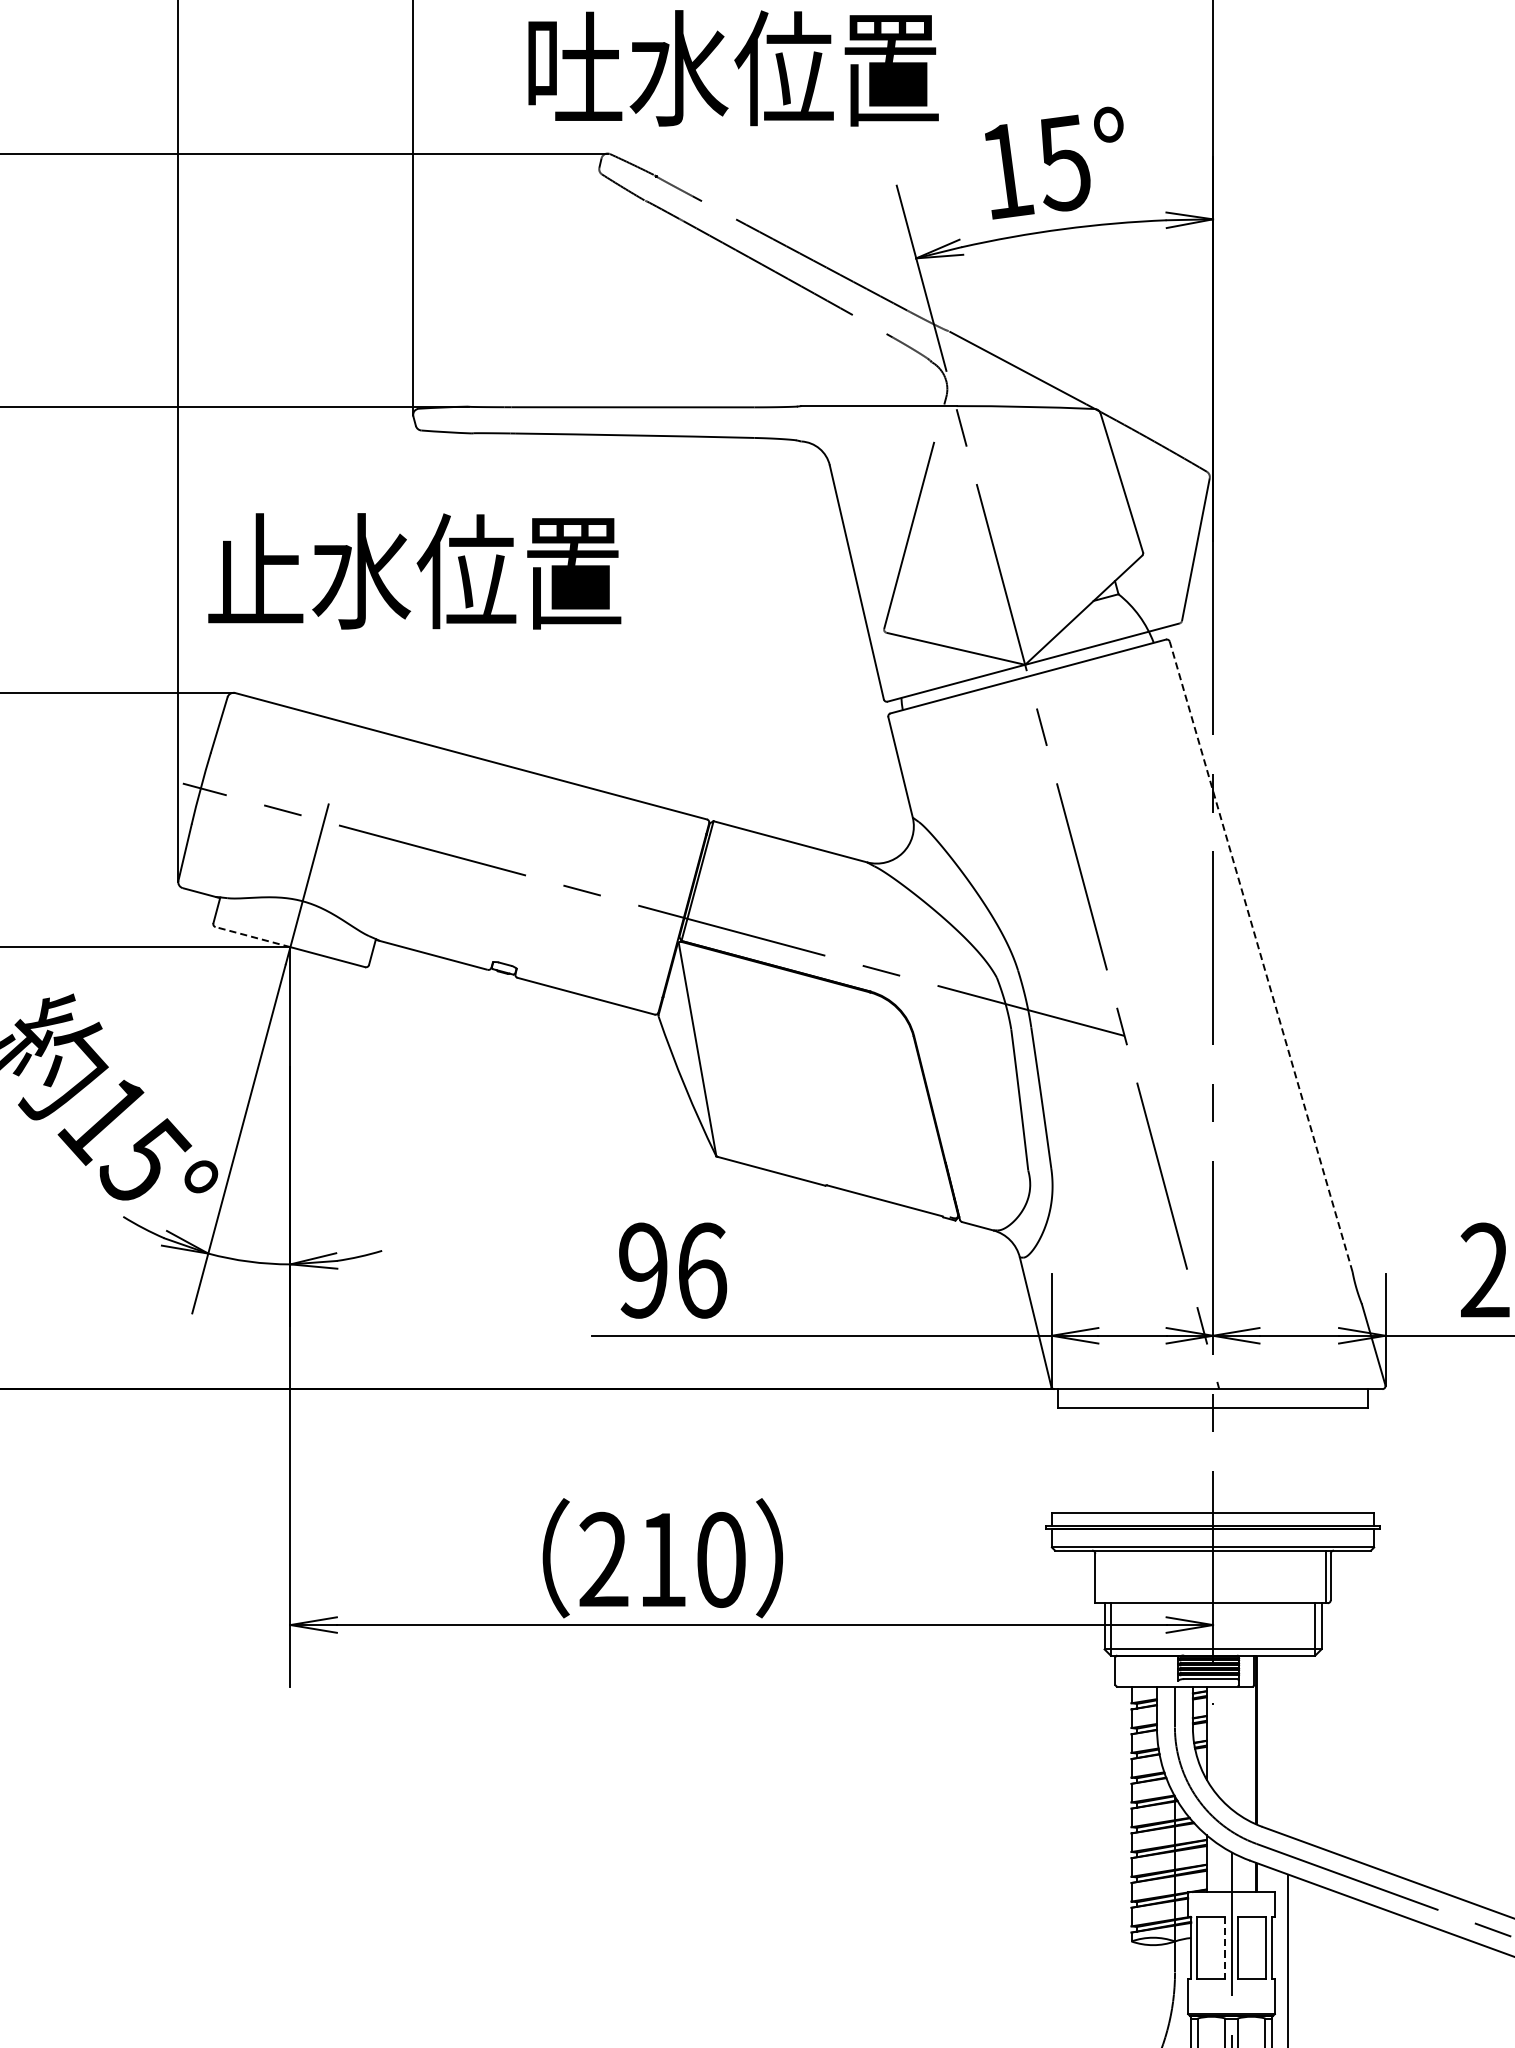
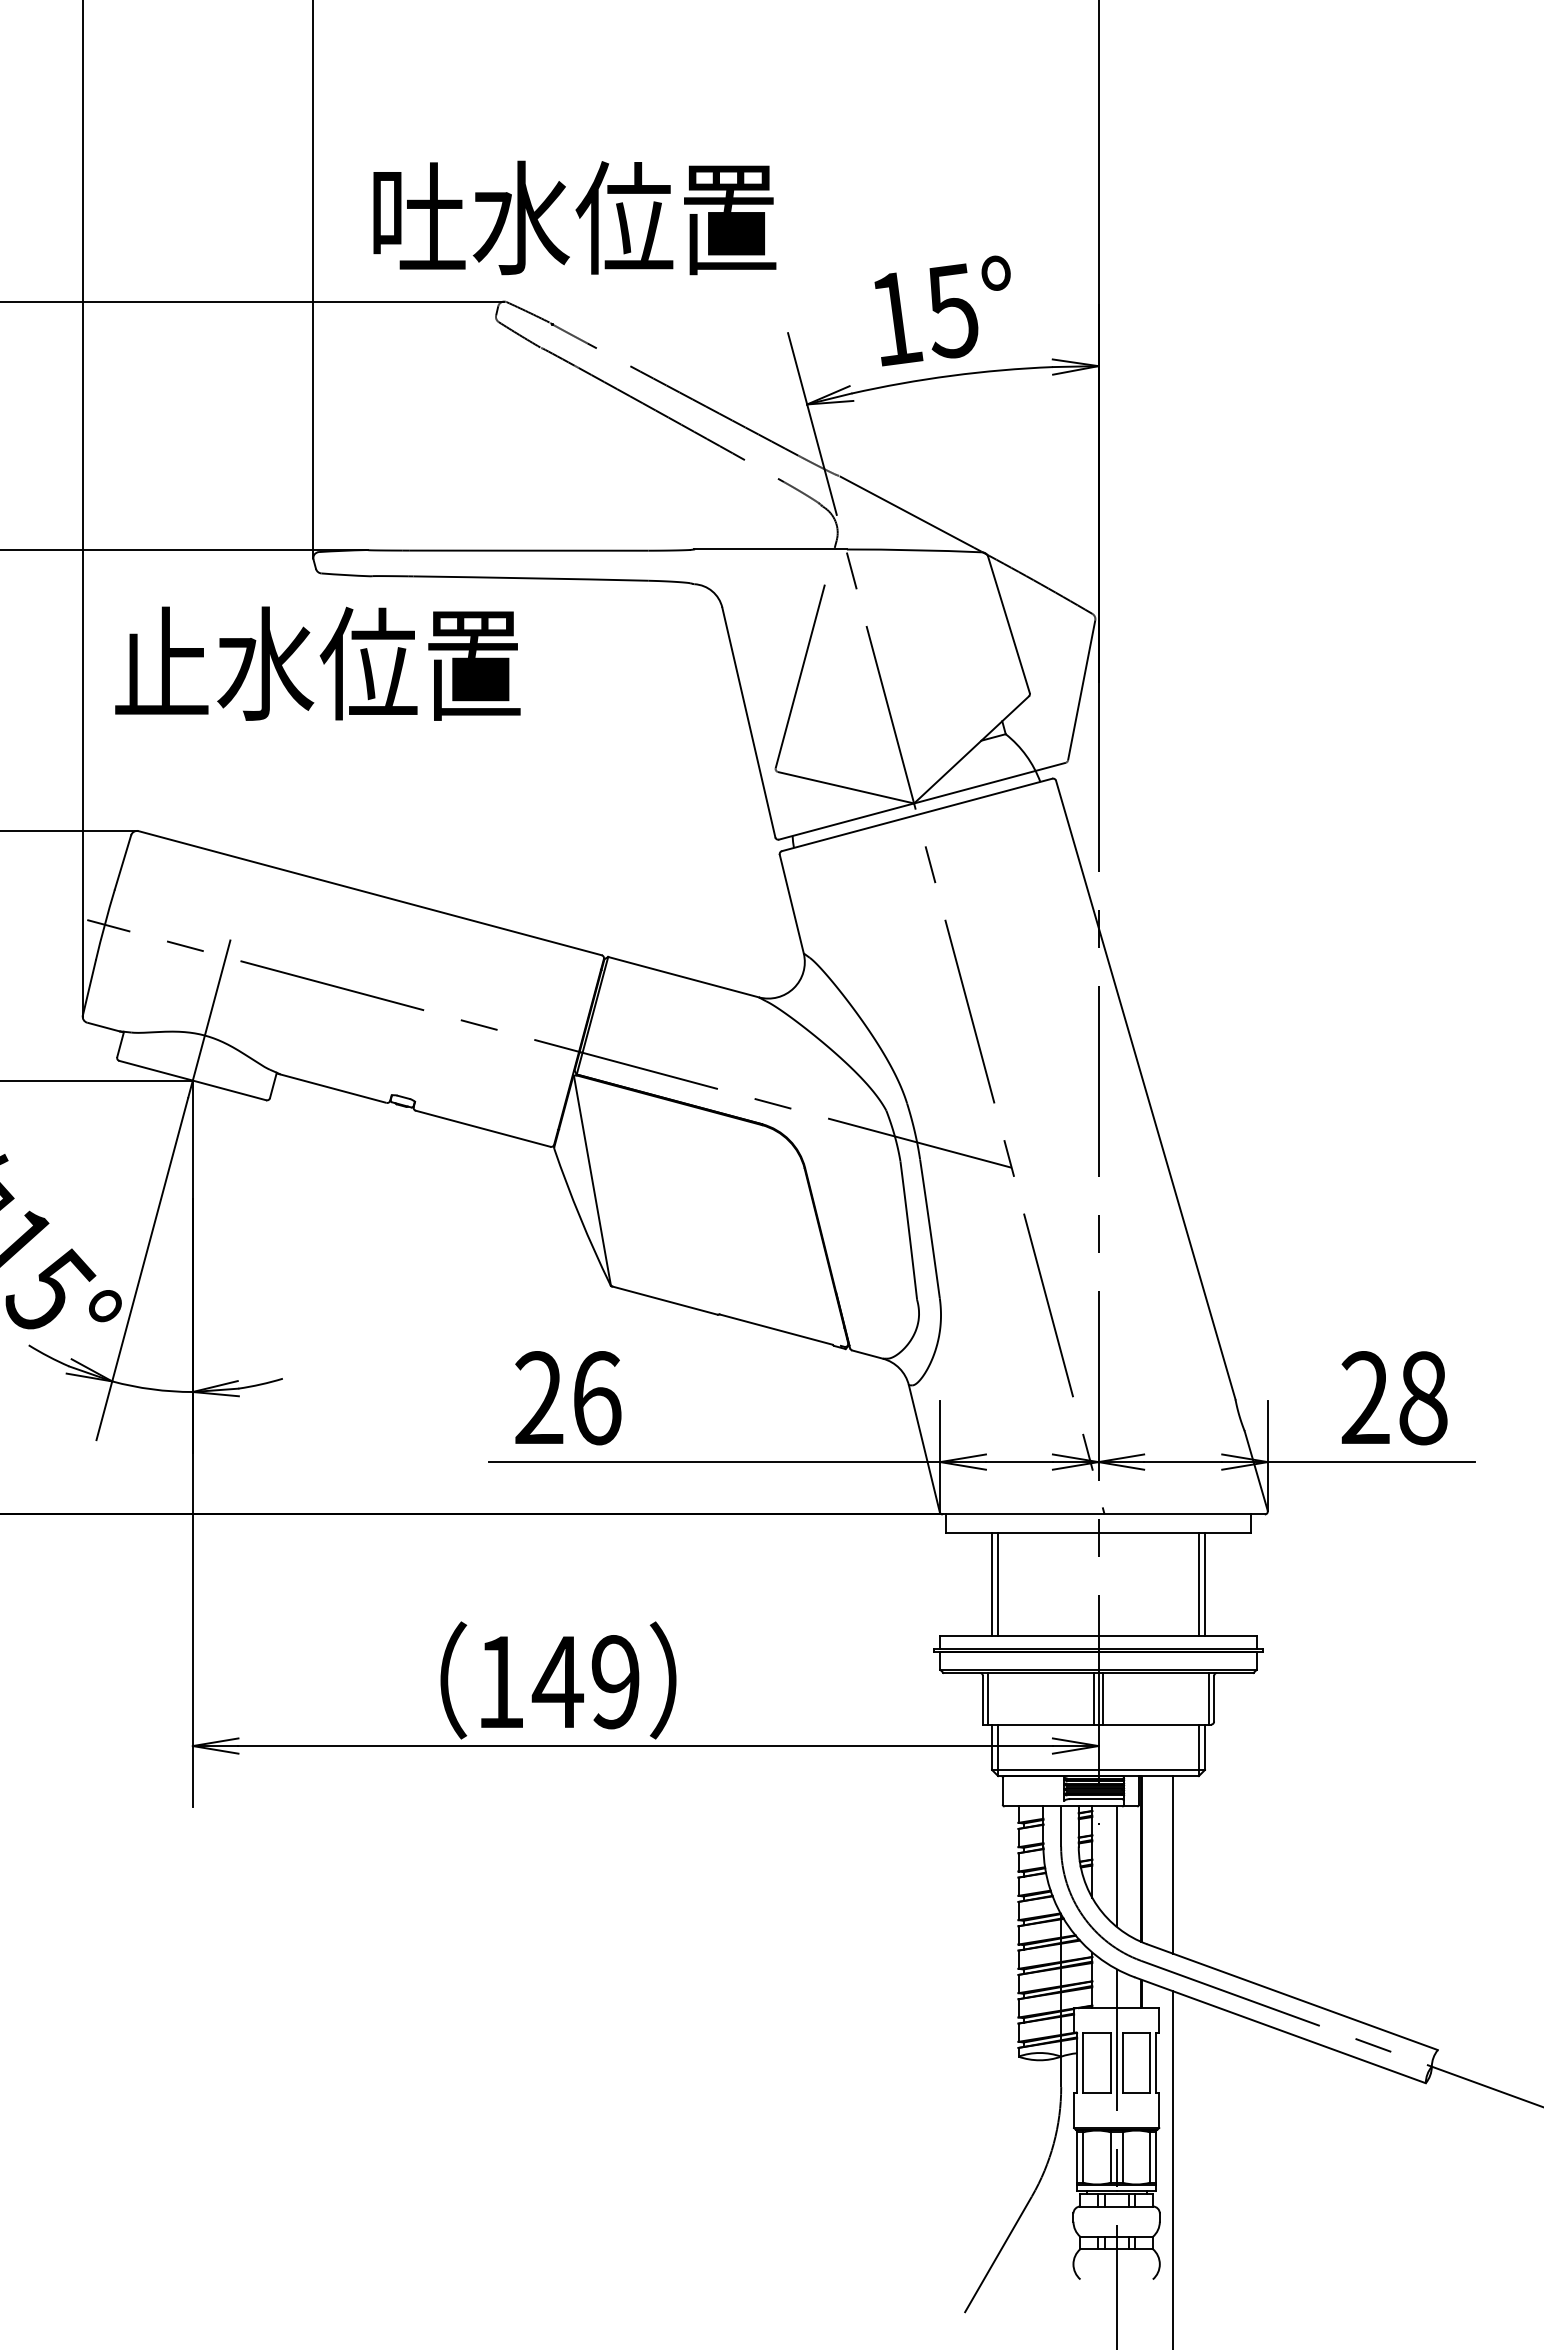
text: (733, 67) -> (574, 217), moved
text: (414, 571) -> (317, 663), moved
line: (252, 936) -> (155, 1070), dashed -> solid
line: (1260, 956) -> (1145, 1089), dashed -> solid
text: (643, 1270) -> (539, 1398), 96 -> 26
line: (1105, 1460) -> (992, 1584), added
line: (1111, 1460) -> (998, 1584), added
line: (1314, 1460) -> (1198, 1584), added
line: (1321, 1460) -> (1204, 1584), added
text: (661, 1560) -> (557, 1682), 210 -> 149
line: (1099, 1576) -> (987, 1698), added
line: (1207, 1576) -> (1093, 1698), added
line: (1218, 1576) -> (1103, 1698), added
line: (1288, 1745) -> (1172, 1864), added
line: (1231, 1747) -> (1116, 1866), added
line: (1225, 1948) -> (1110, 2063), dashed -> solid

